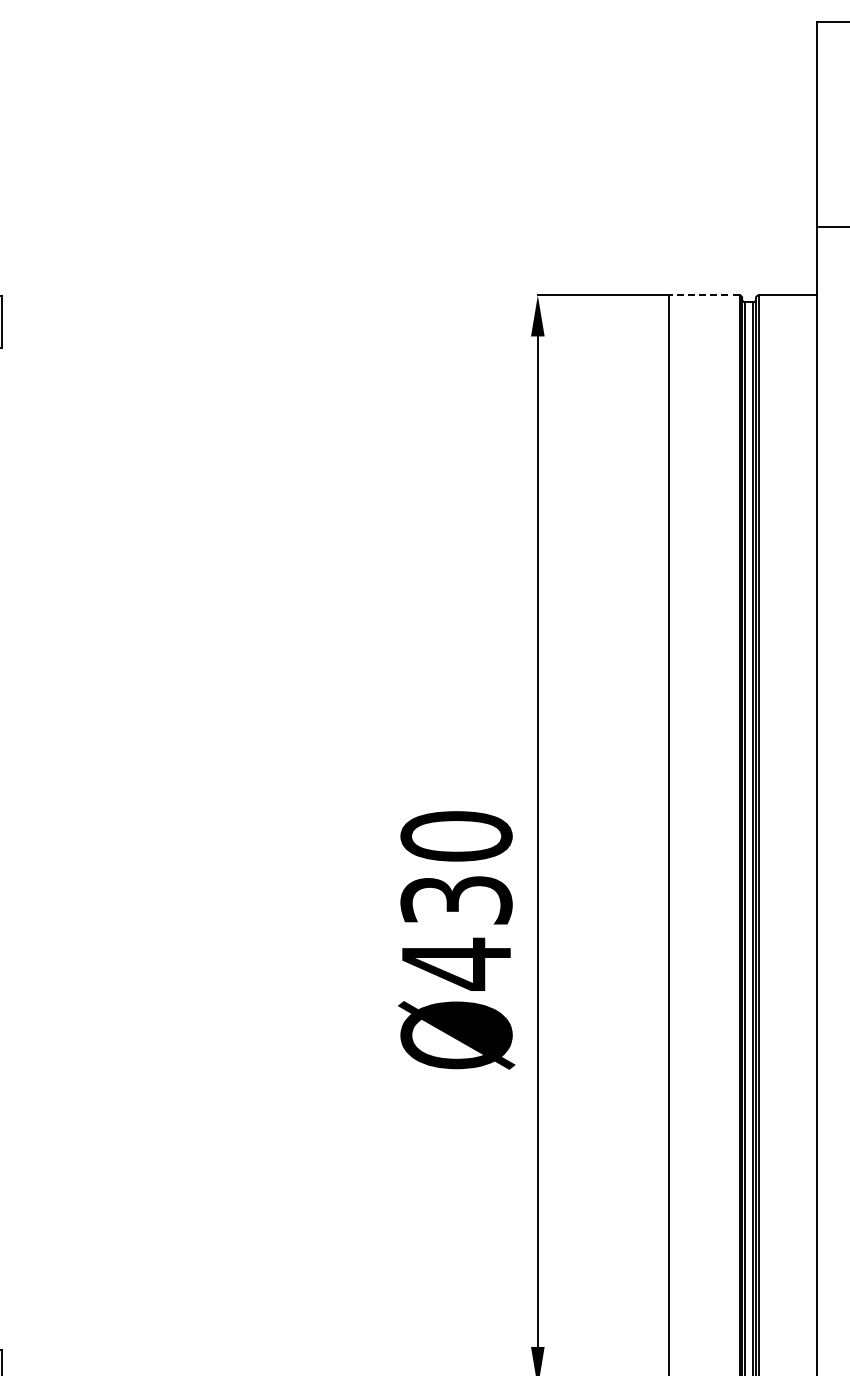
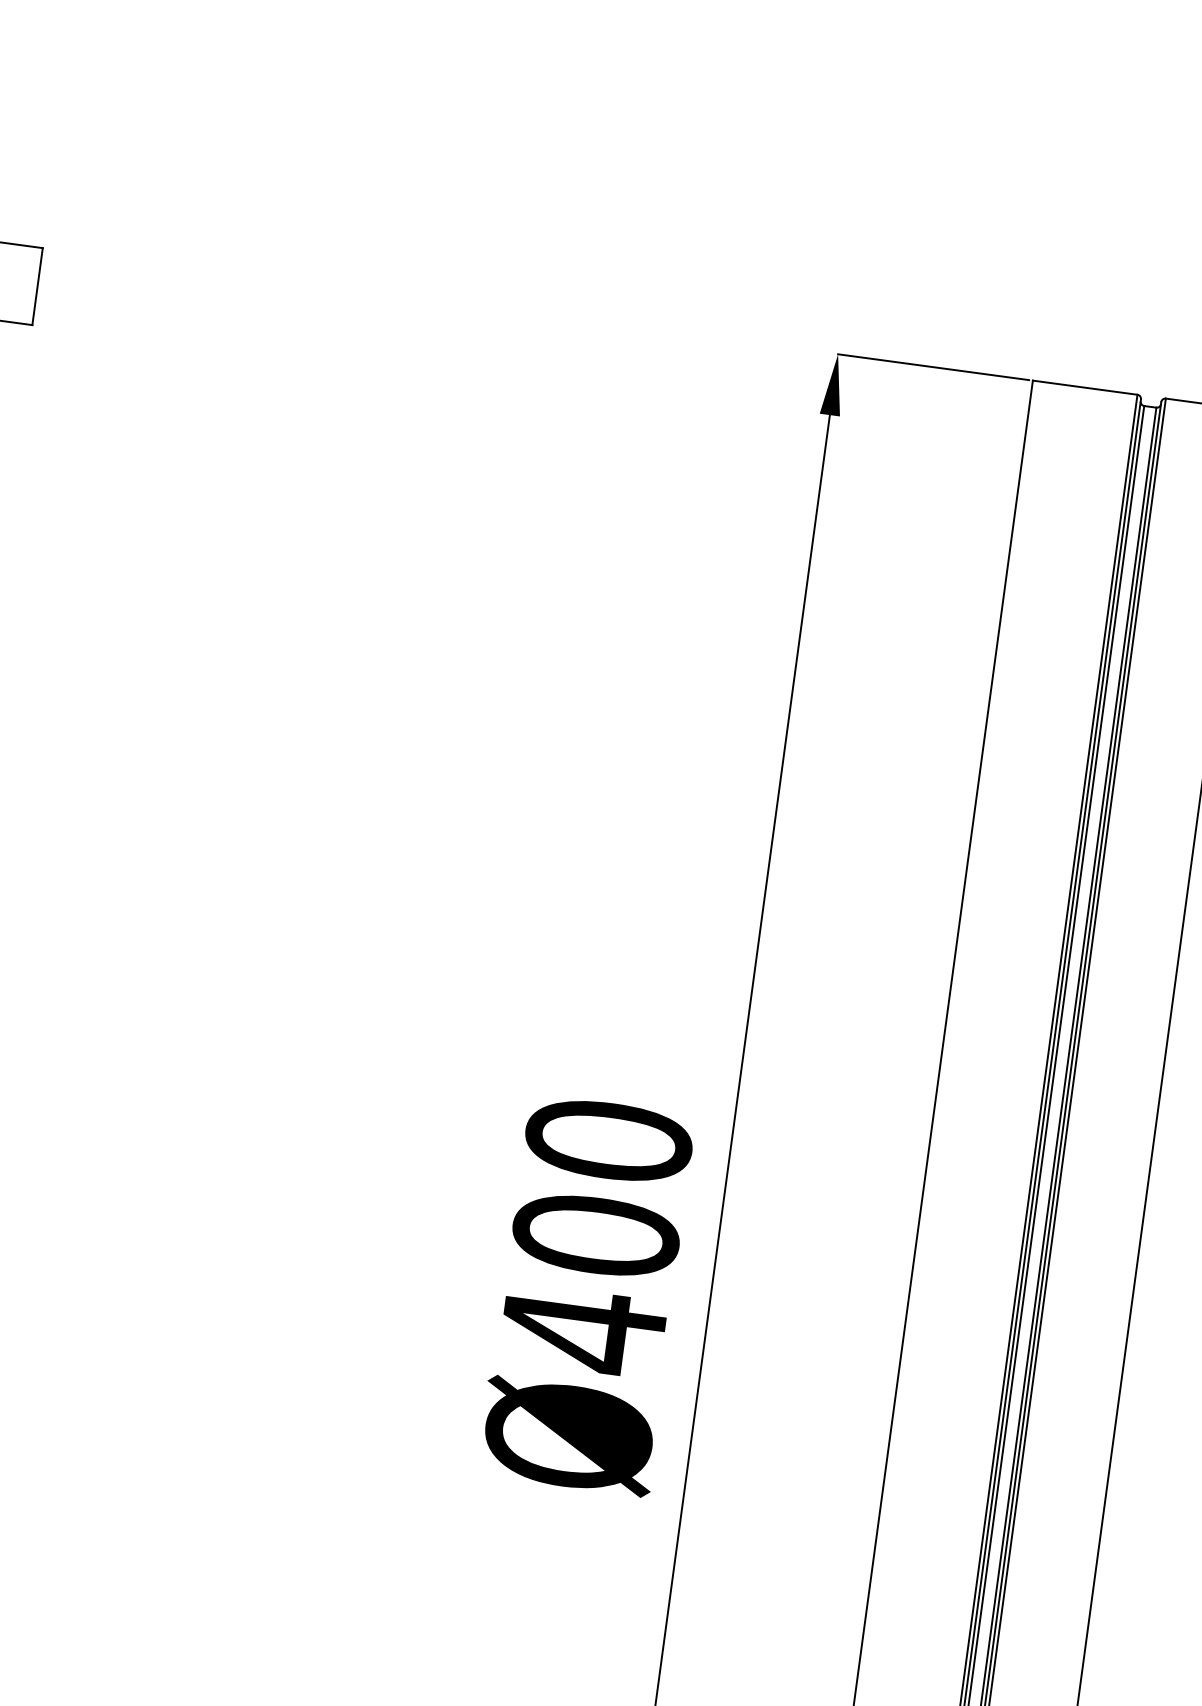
line: (703, 295) -> (1083, 387), dashed -> solid
text: (456, 900) -> (595, 1236), Ø430 -> Ø400

